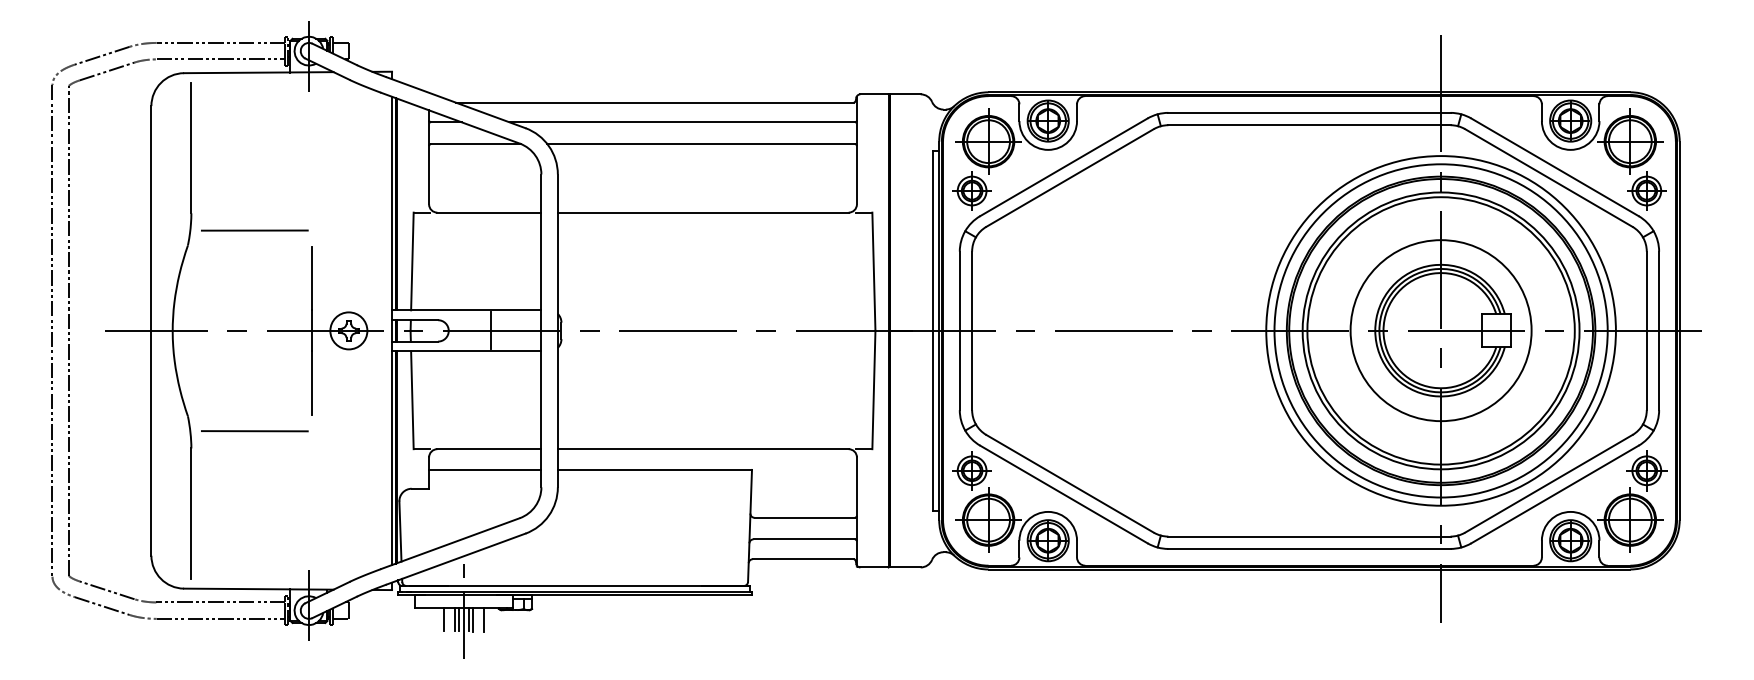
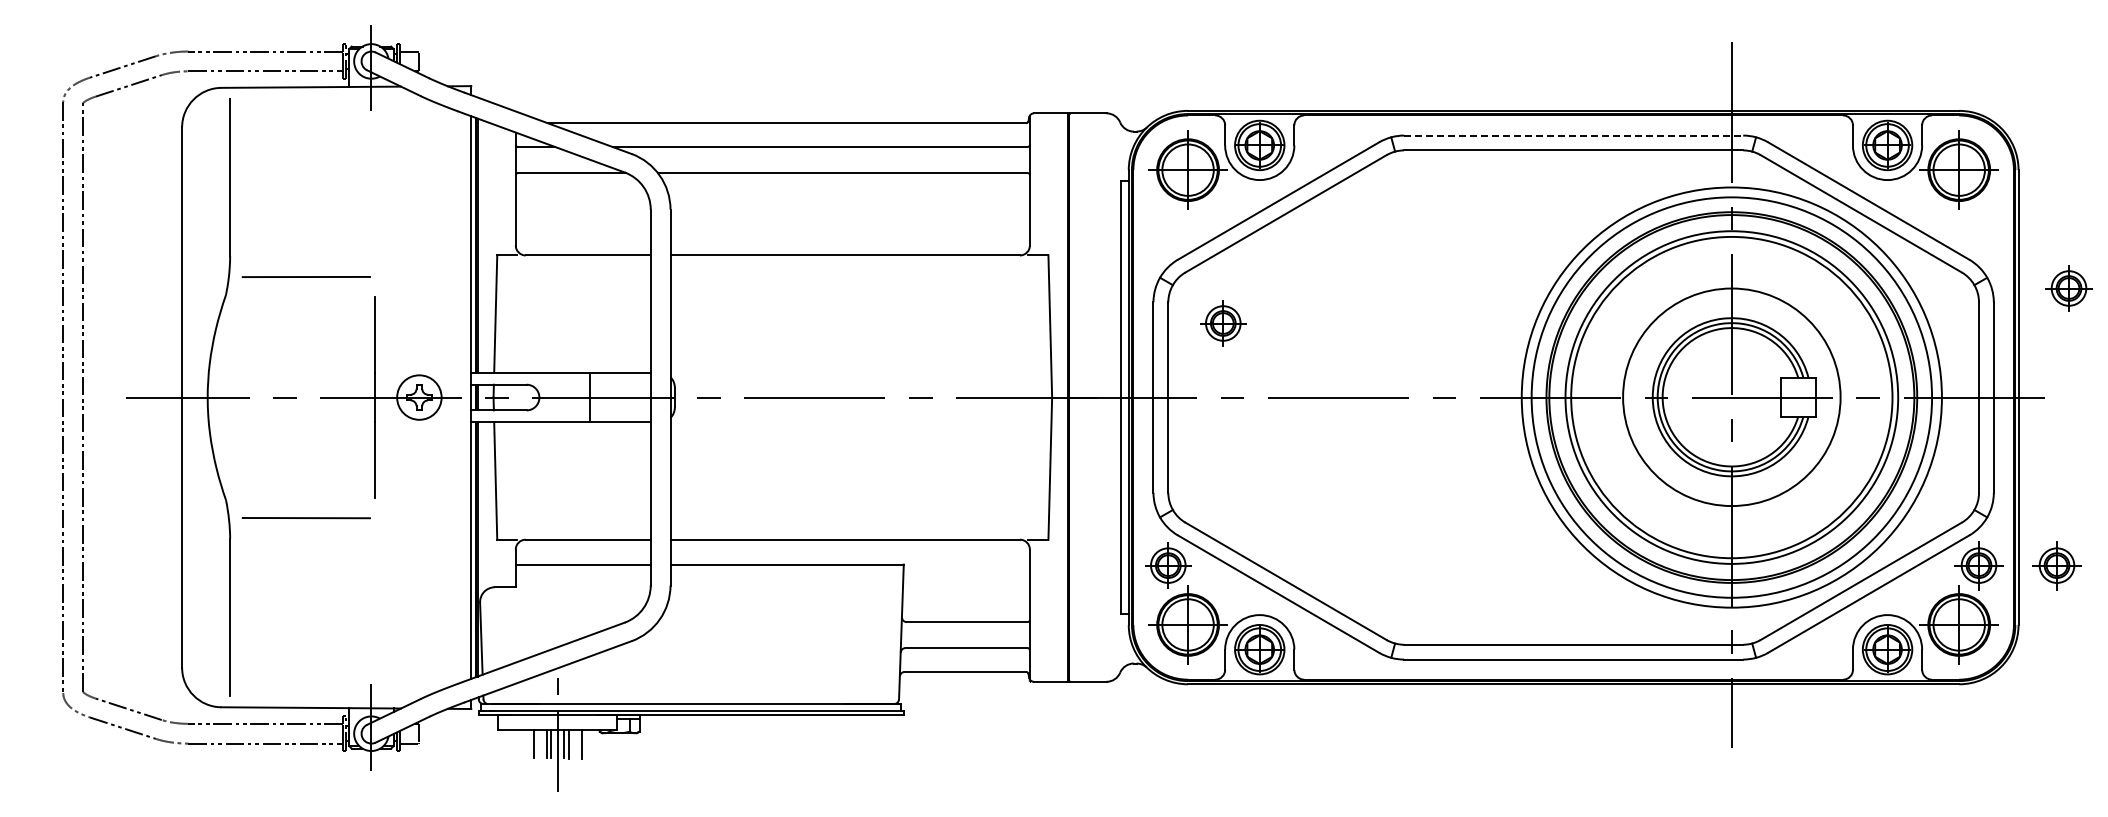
line: (1309, 112) -> (1573, 135), solid -> dashed
part: (972, 191) -> (1223, 323), moved
part: (1646, 191) -> (2068, 288), moved
part: (1711, 470) -> (2056, 565), added

